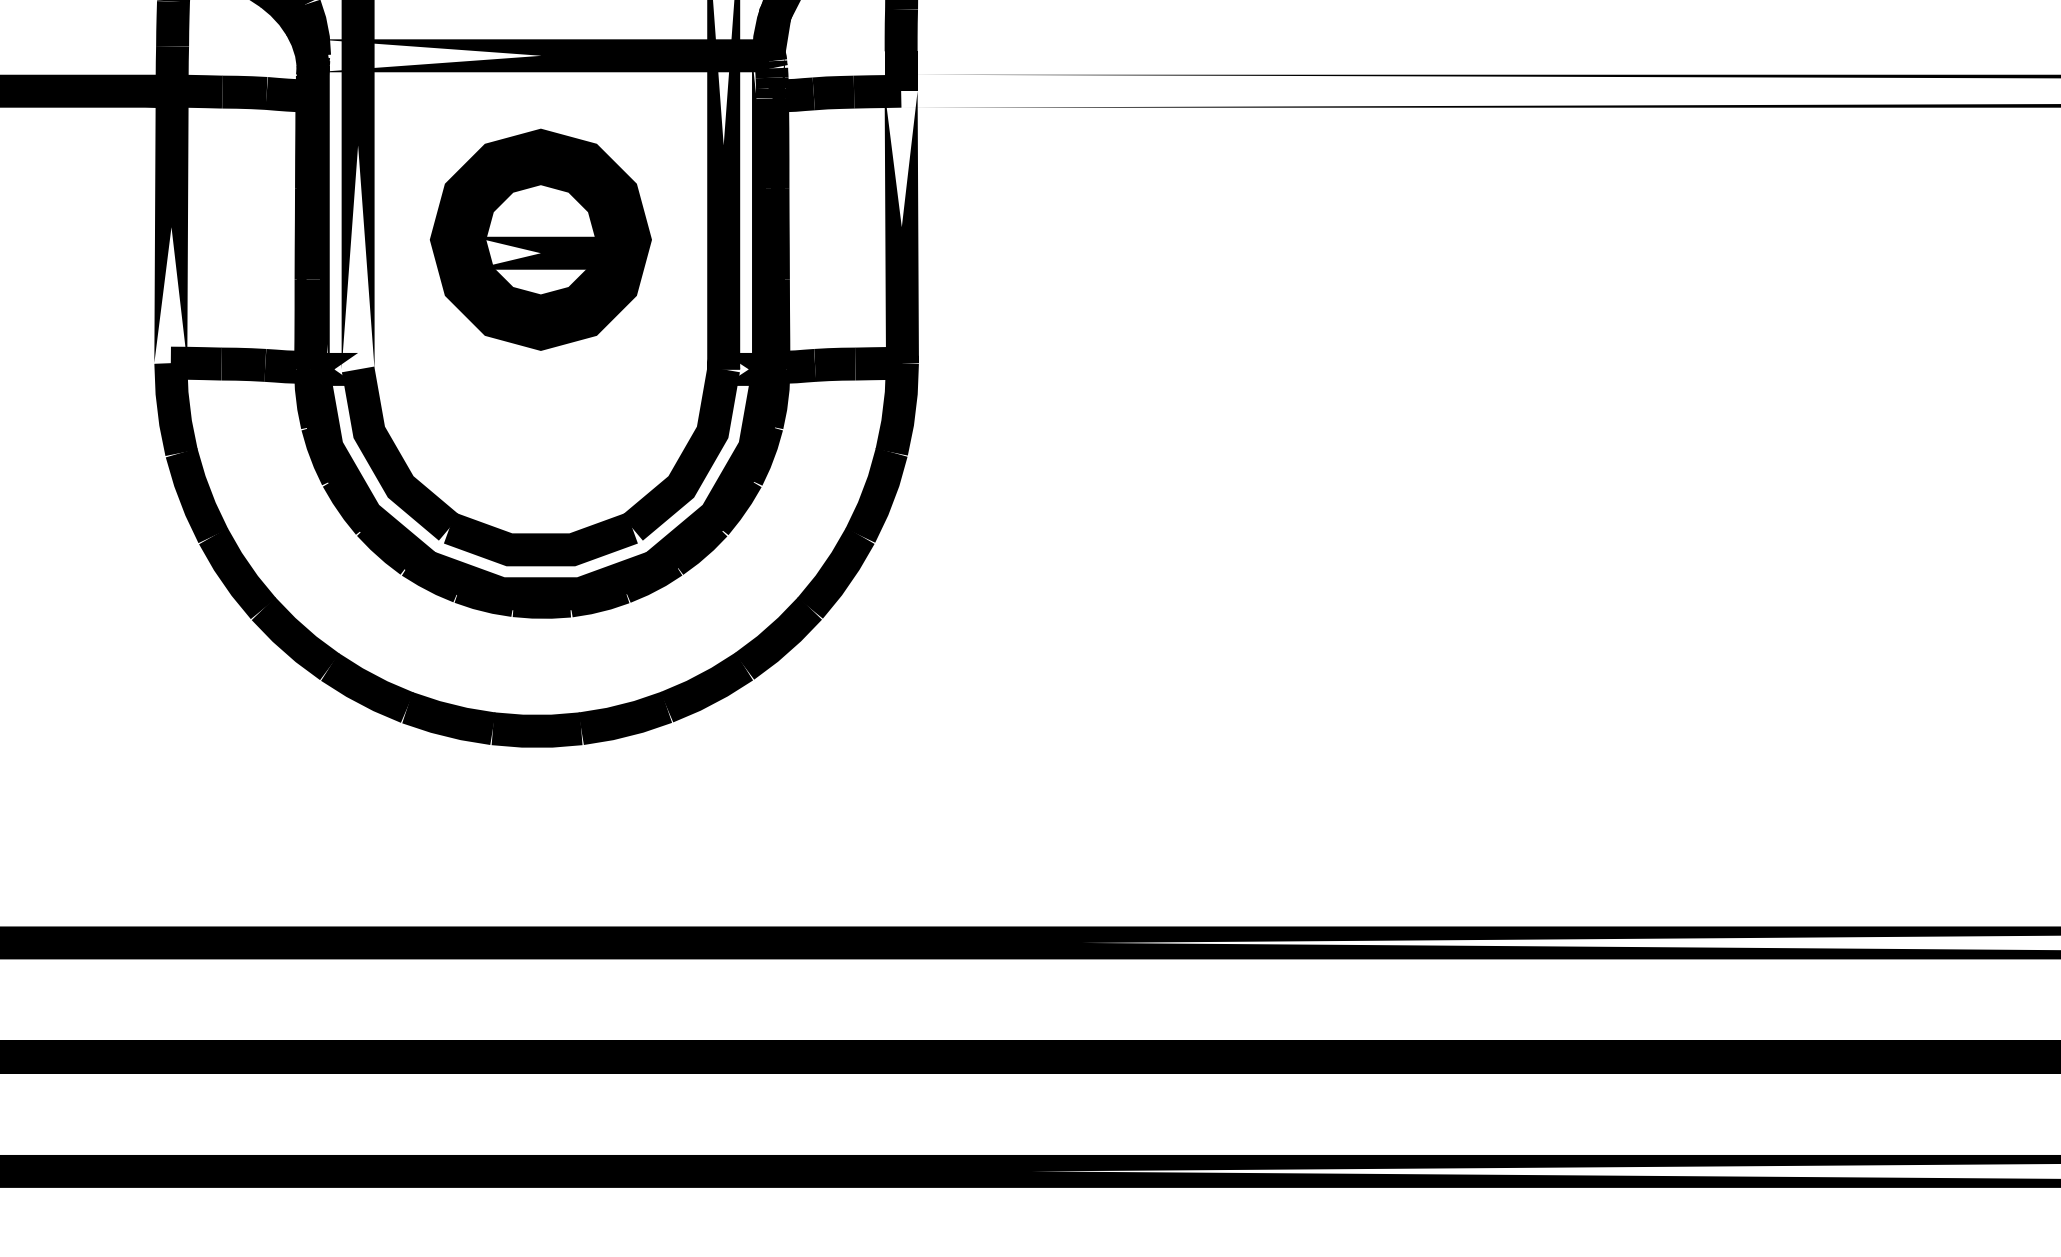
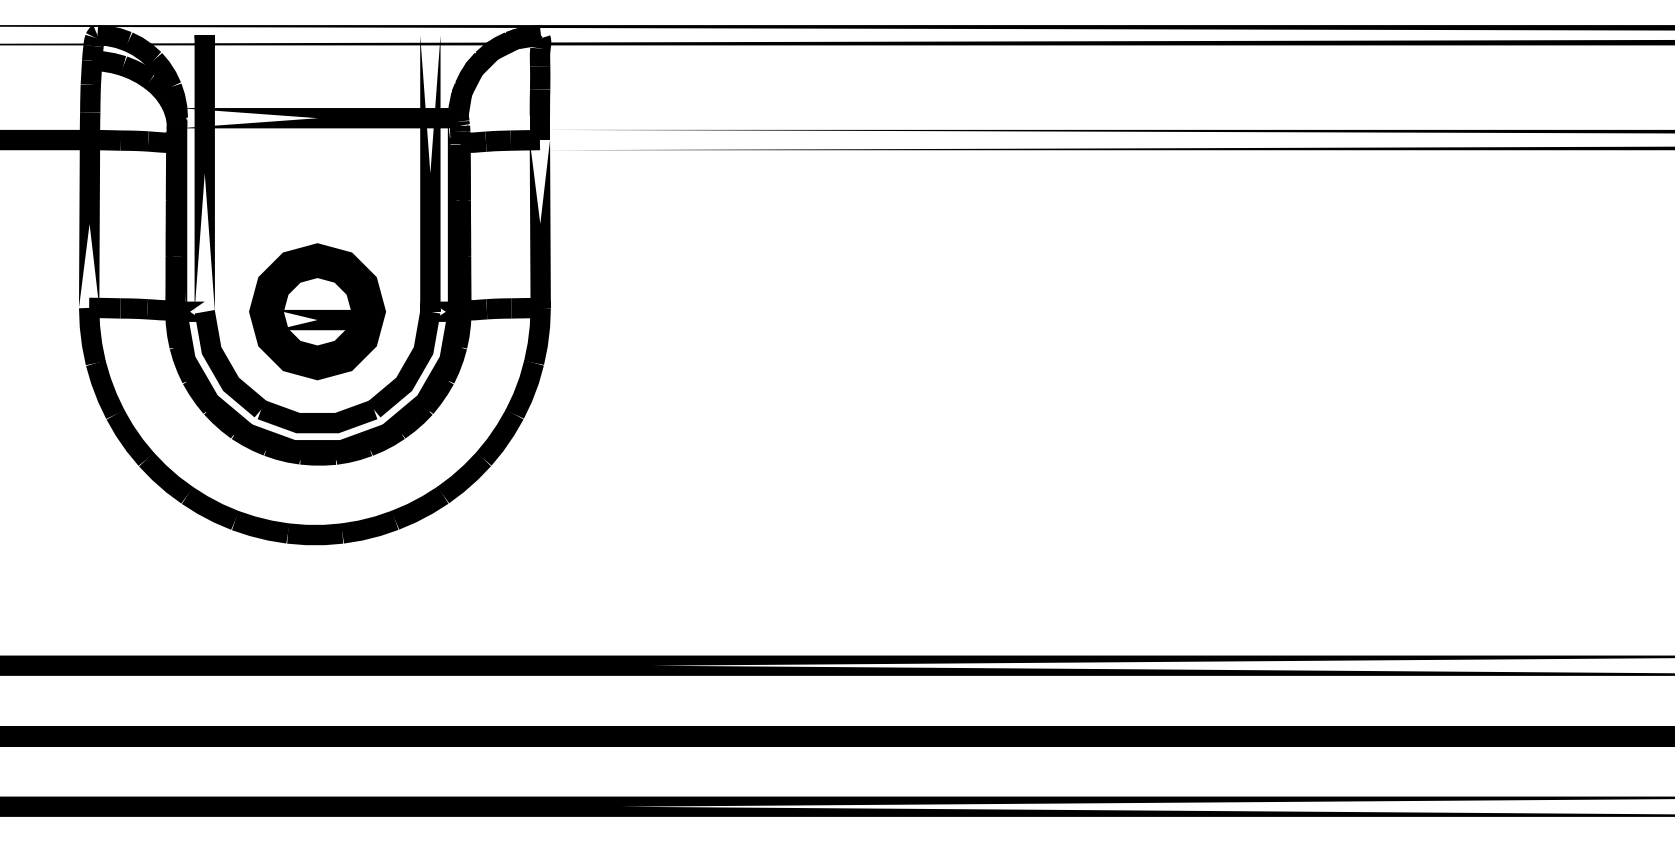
part: (540, 239) -> (317, 311), moved

